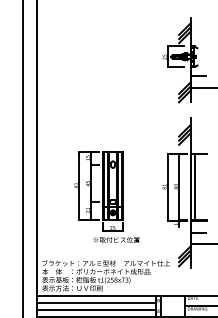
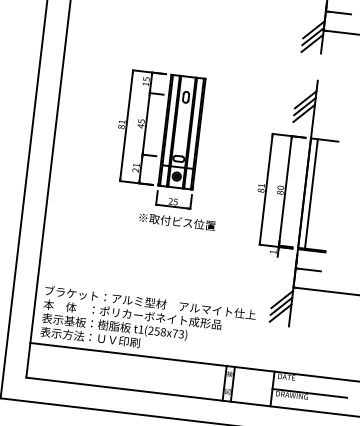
part: (106, 196) -> (169, 148), moved
line: (96, 302) -> (127, 365), removed
line: (96, 309) -> (125, 376), removed

